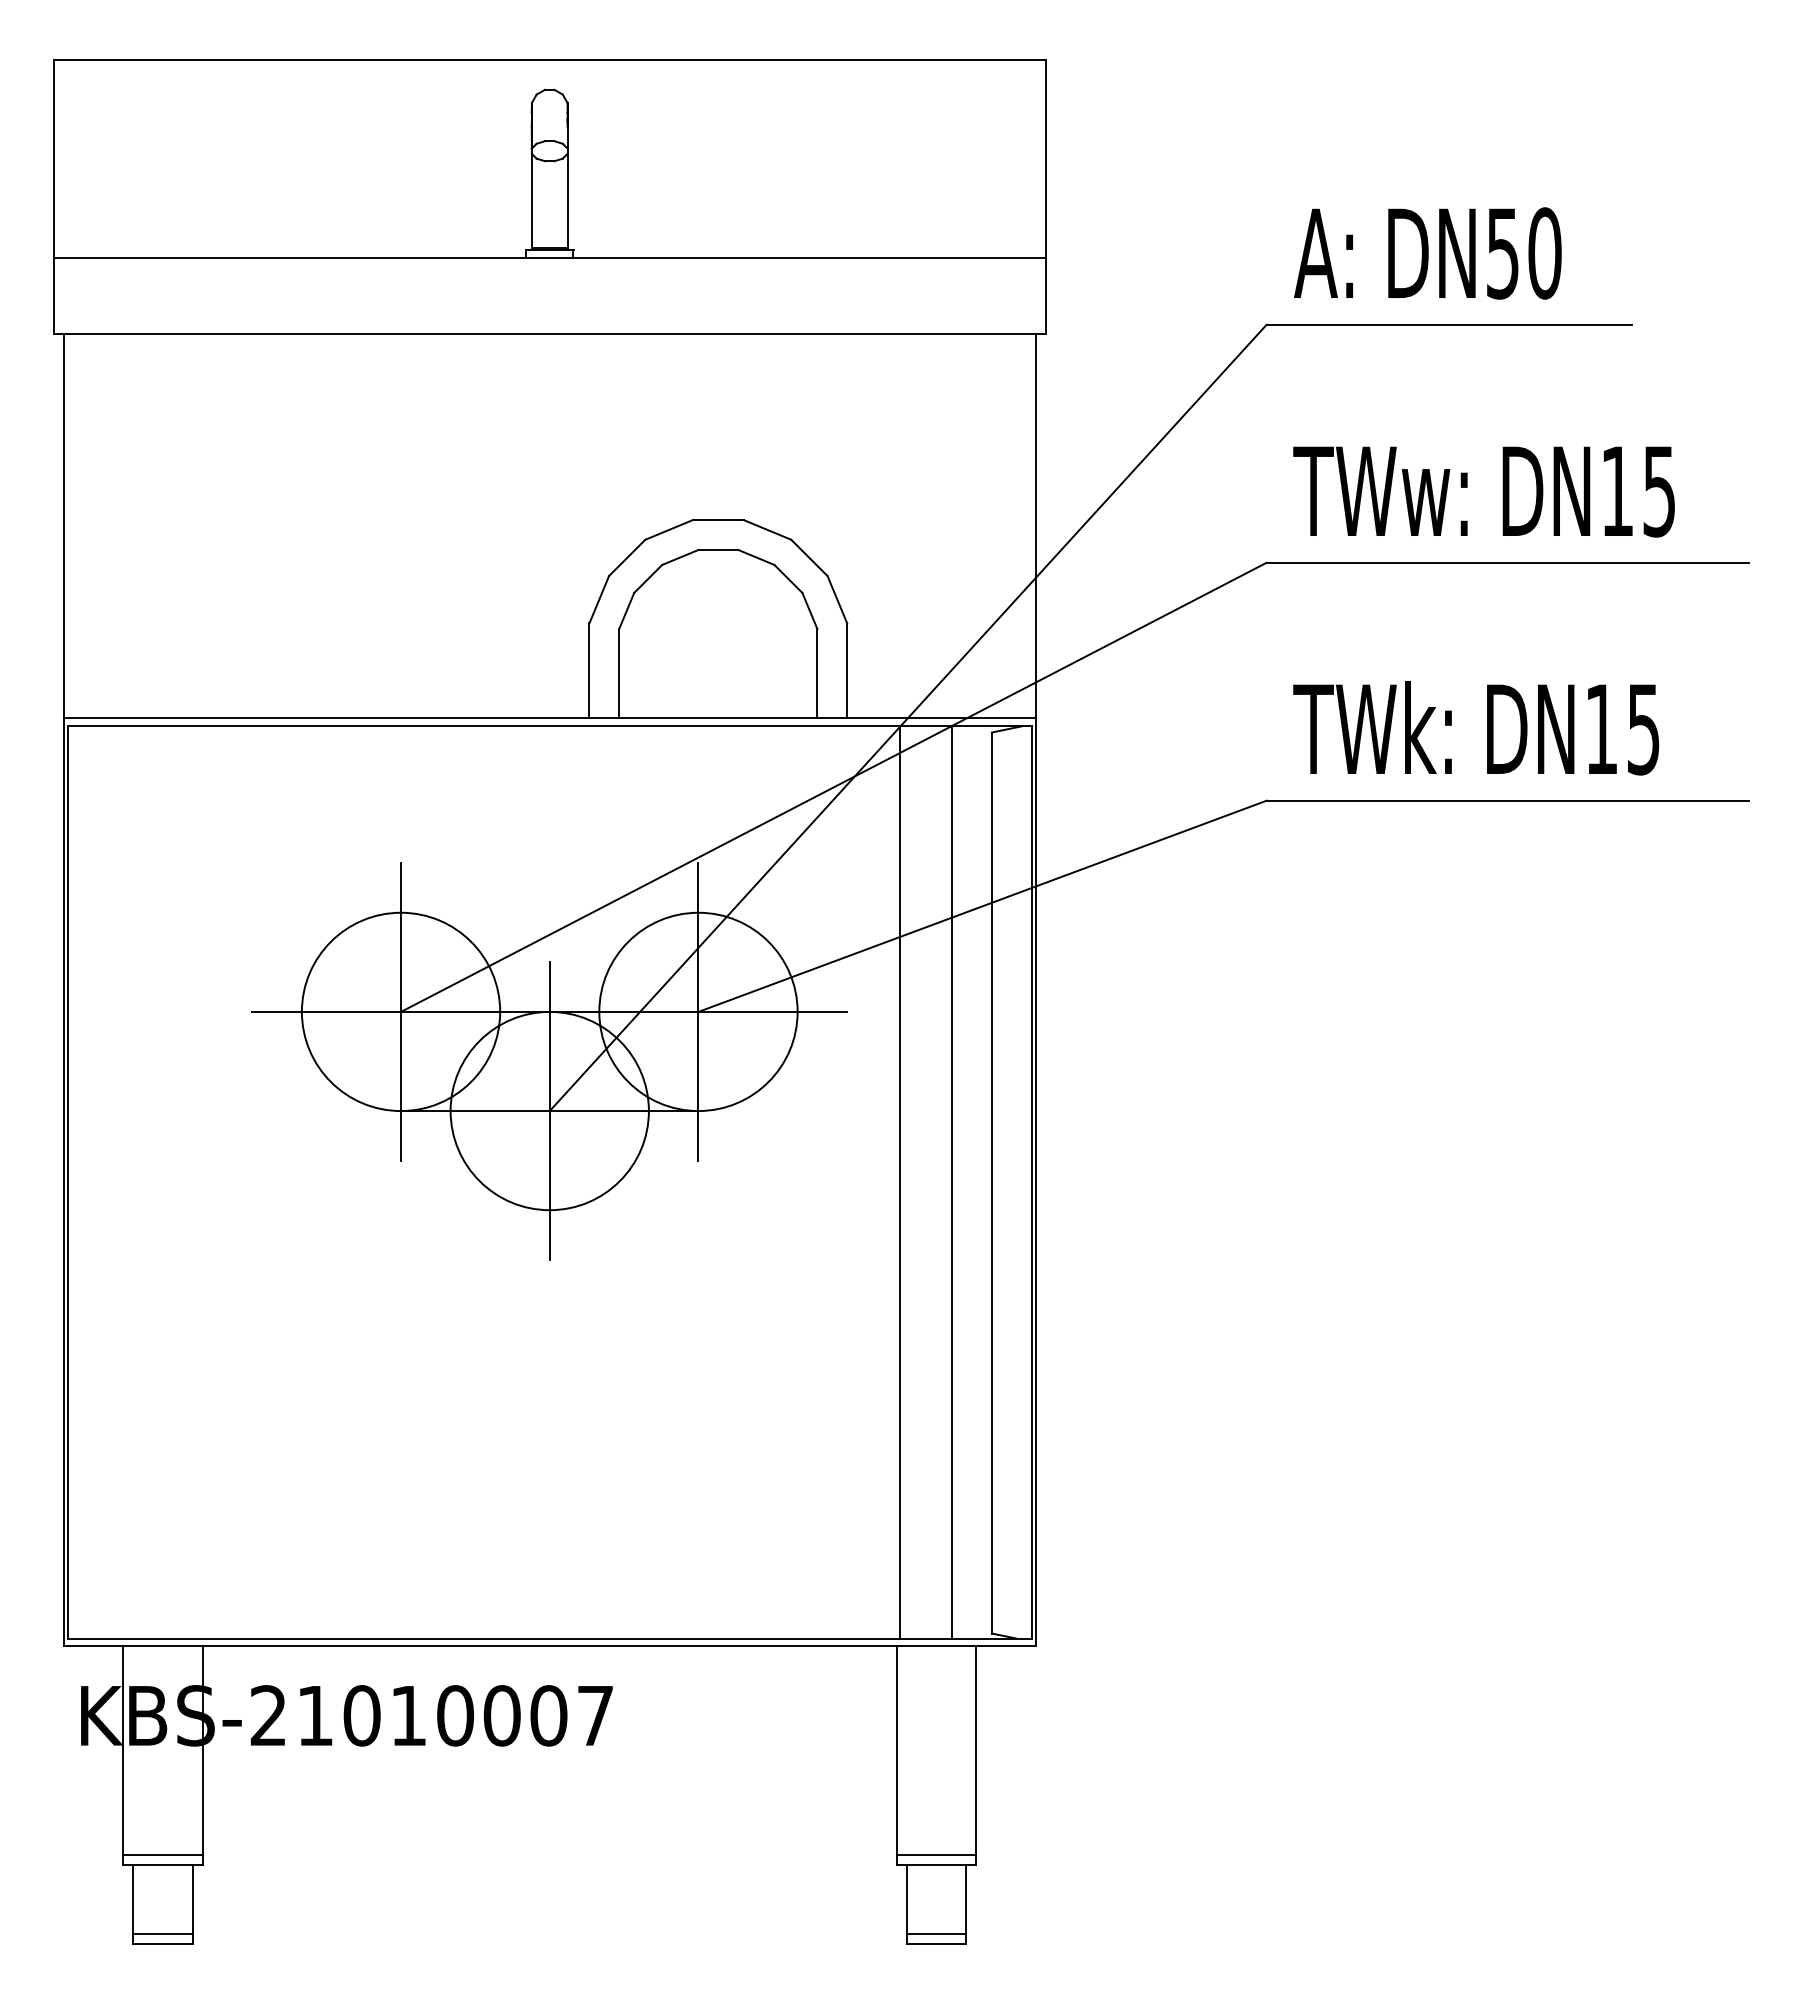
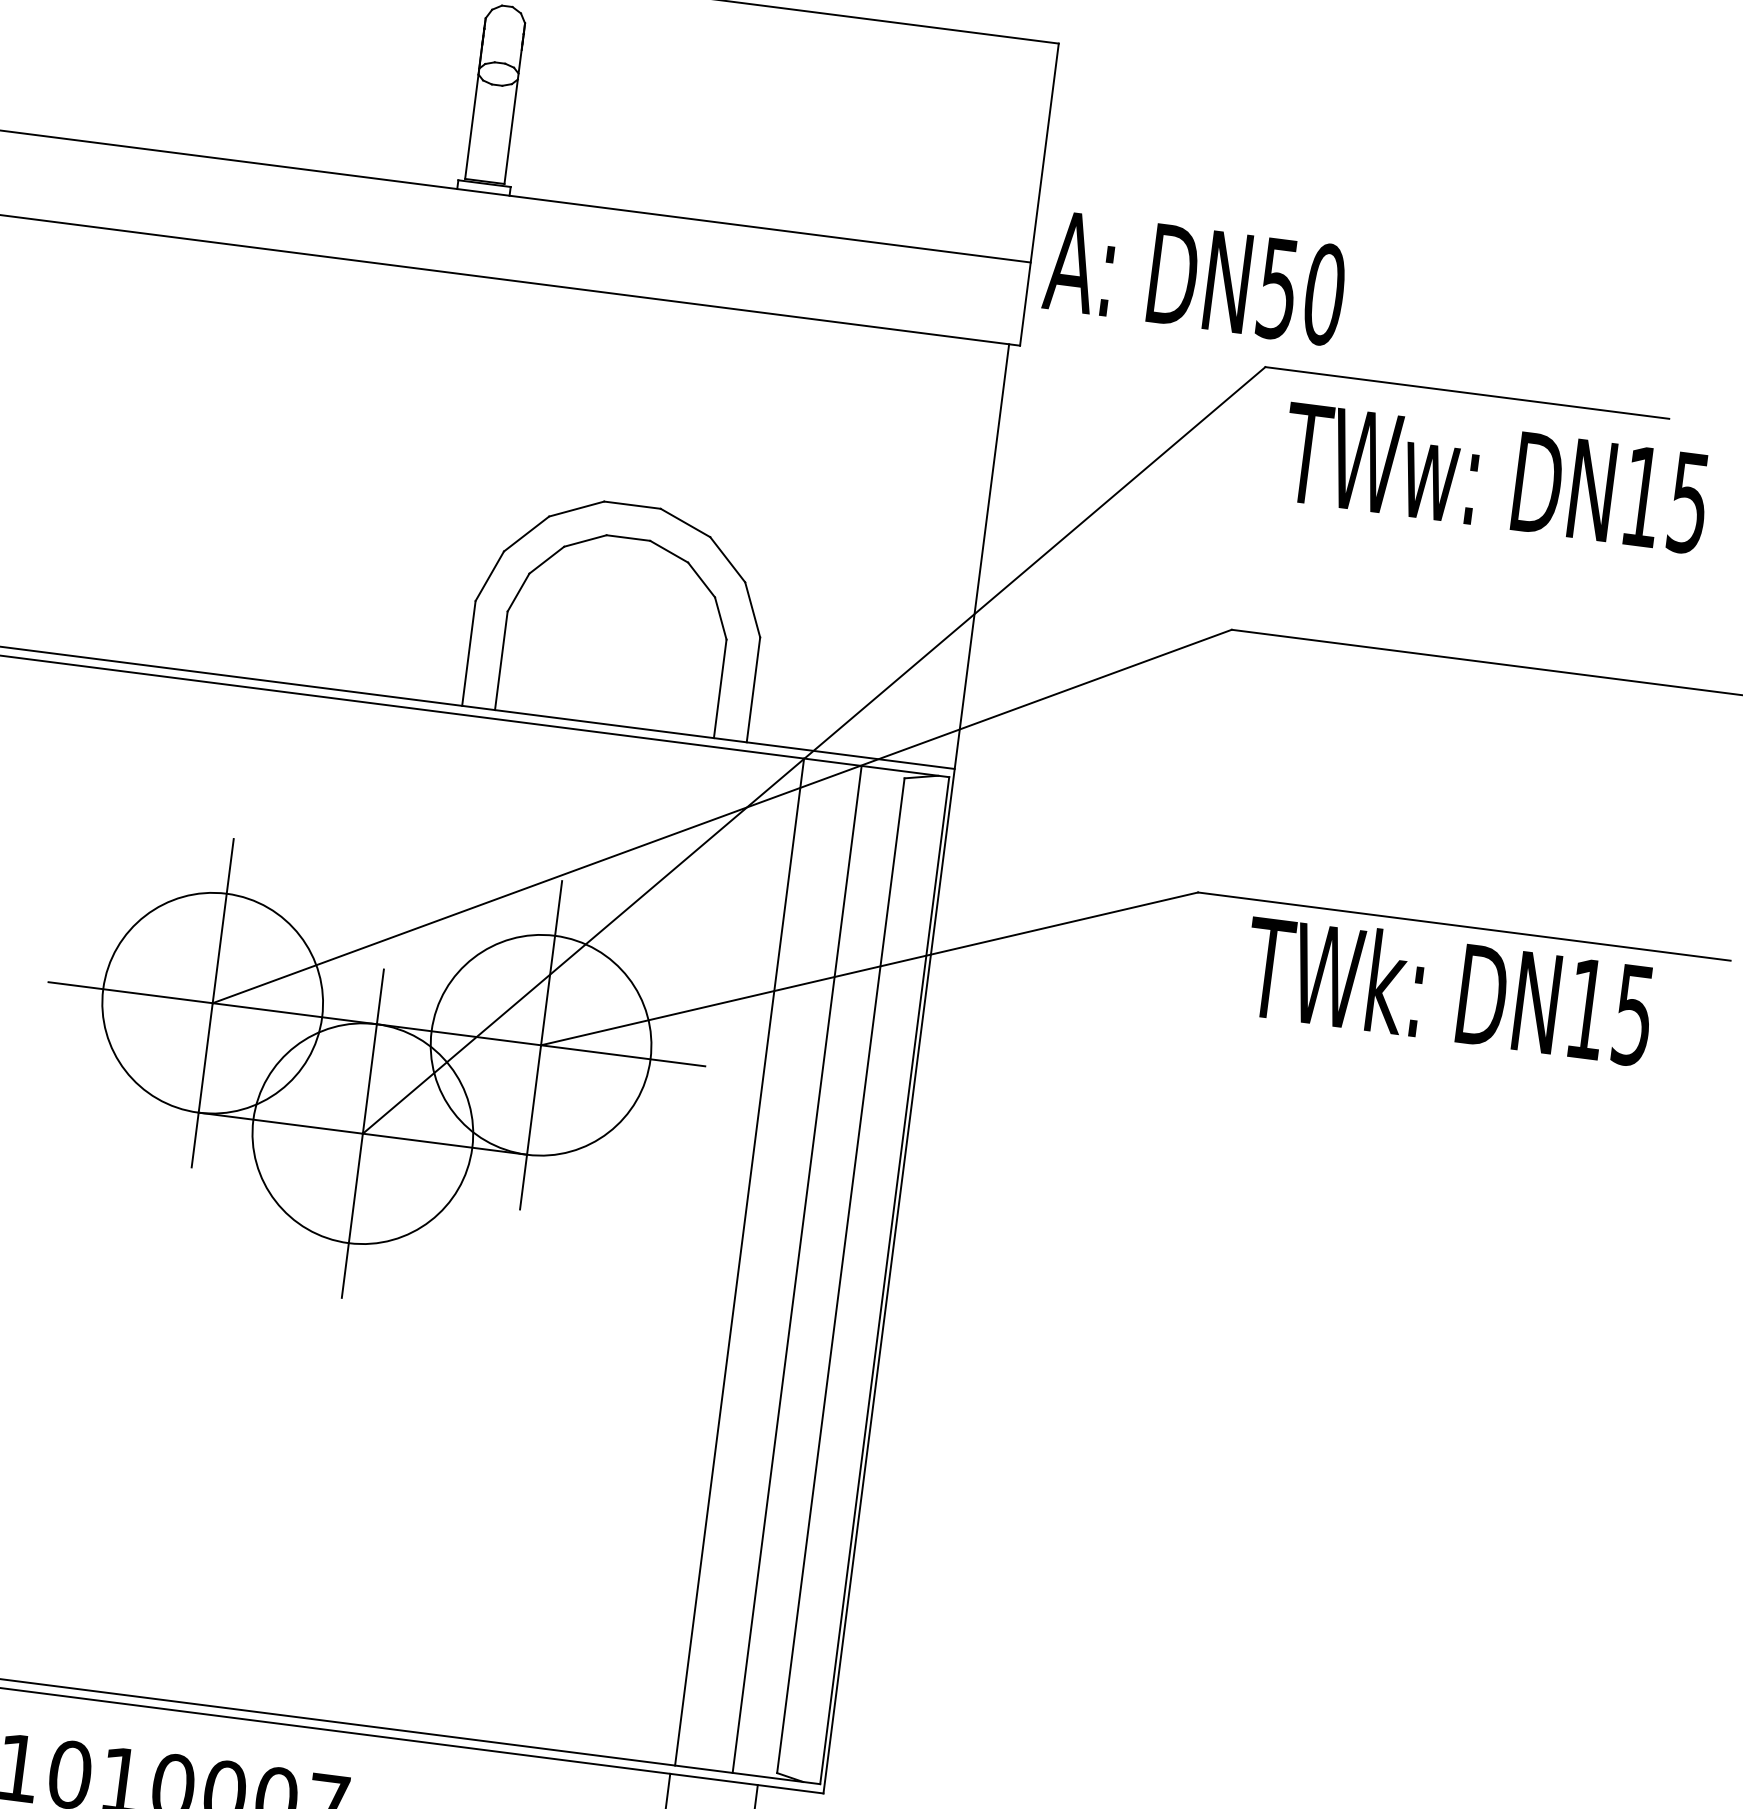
text: (1427, 253) -> (1194, 278), moved
text: (1483, 491) -> (1494, 478), moved
text: (1476, 728) -> (1449, 990), moved

